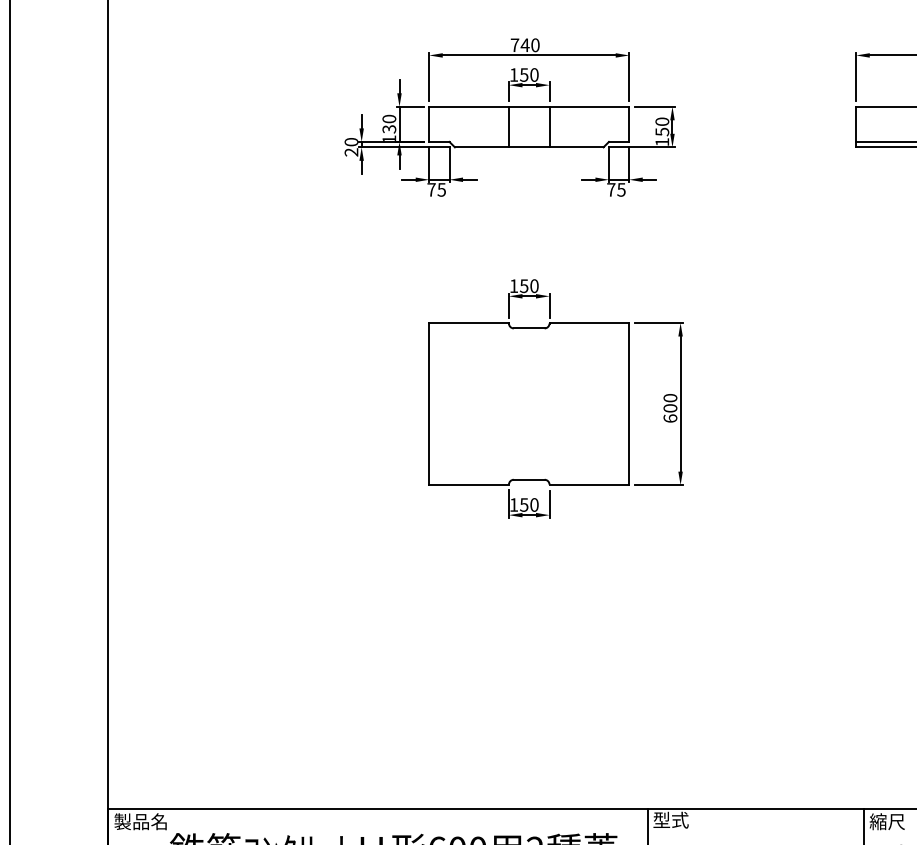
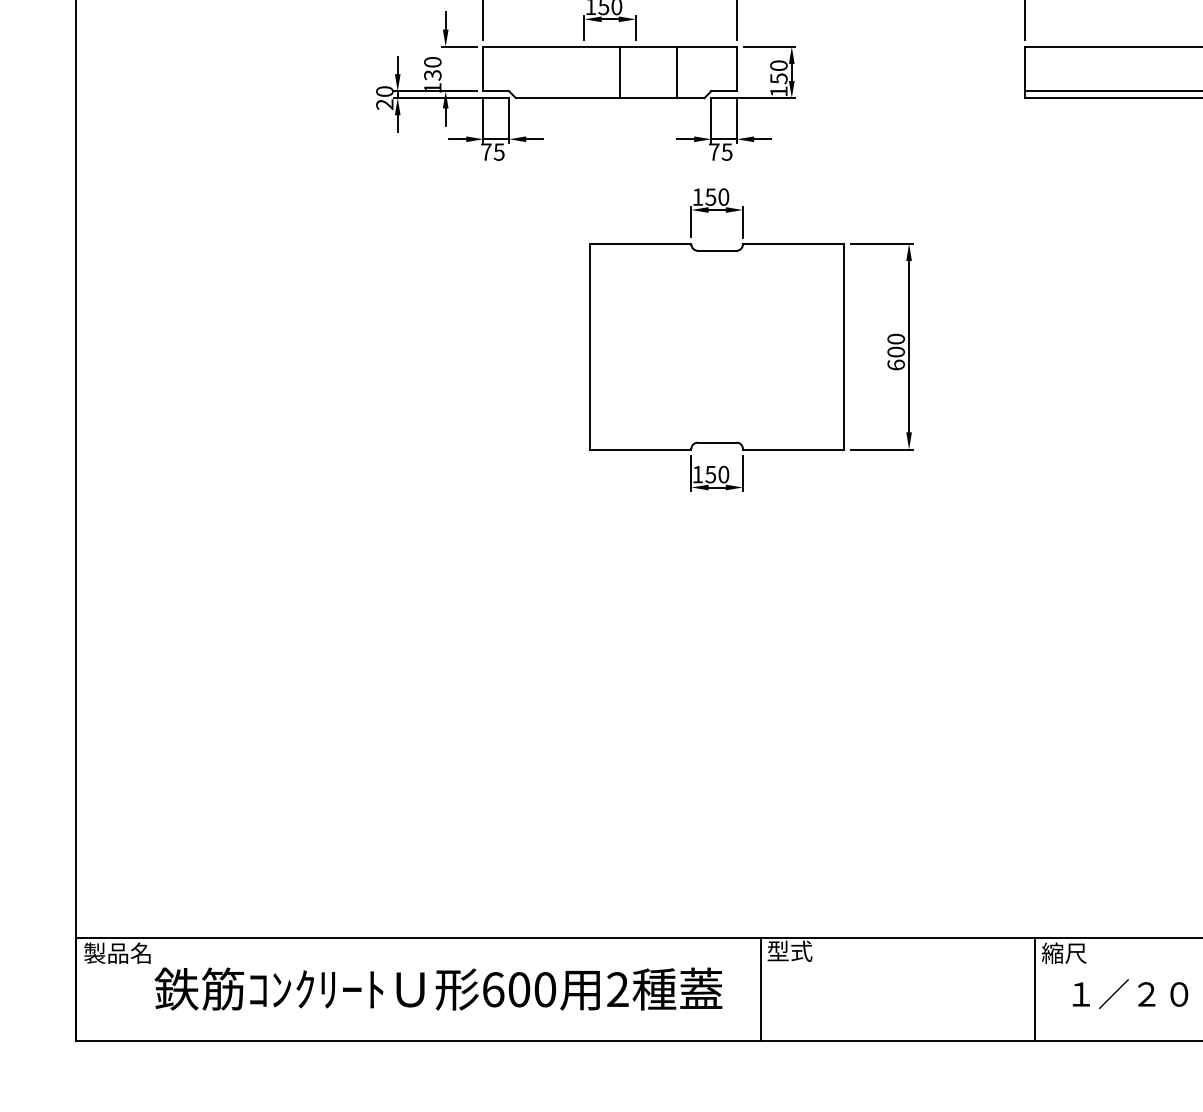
line: (399, 123) -> (445, 68), removed
line: (508, 127) -> (620, 72), moved
line: (549, 127) -> (676, 72), moved
part: (556, 398) -> (751, 339), moved

